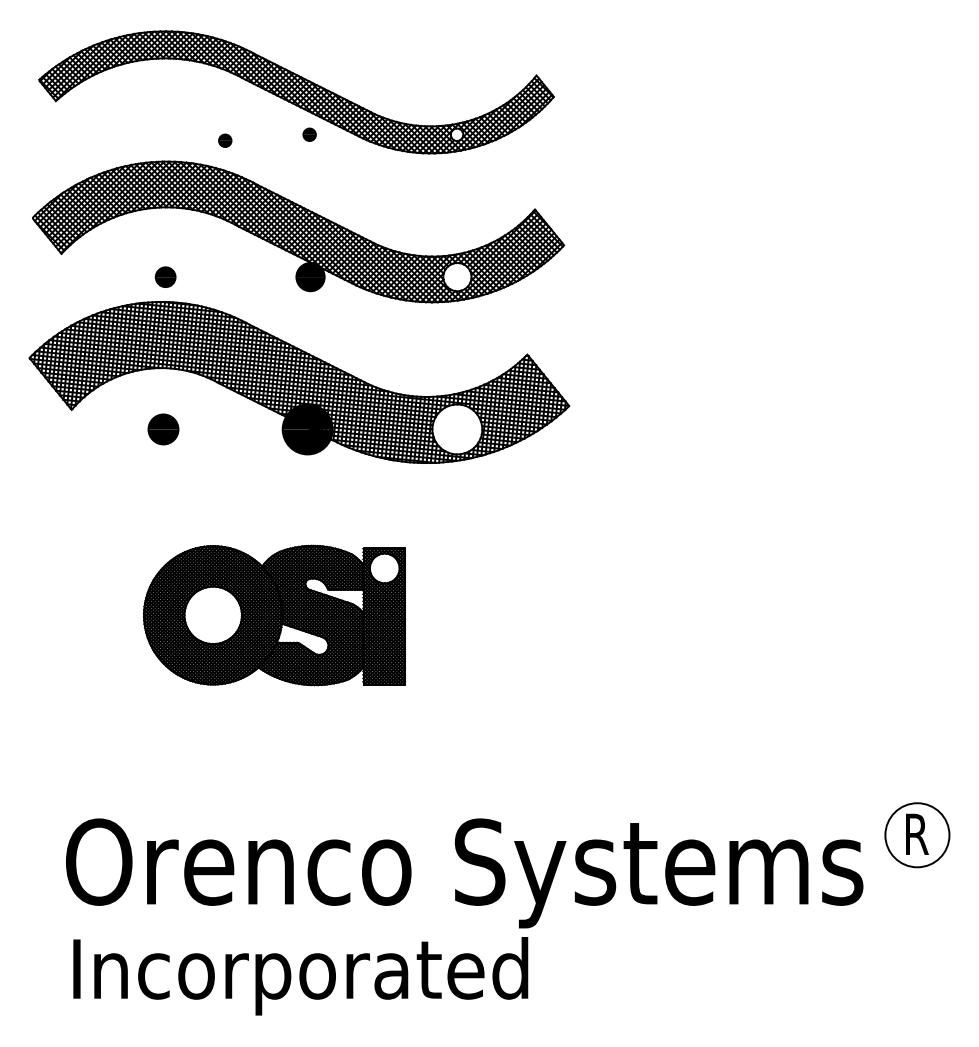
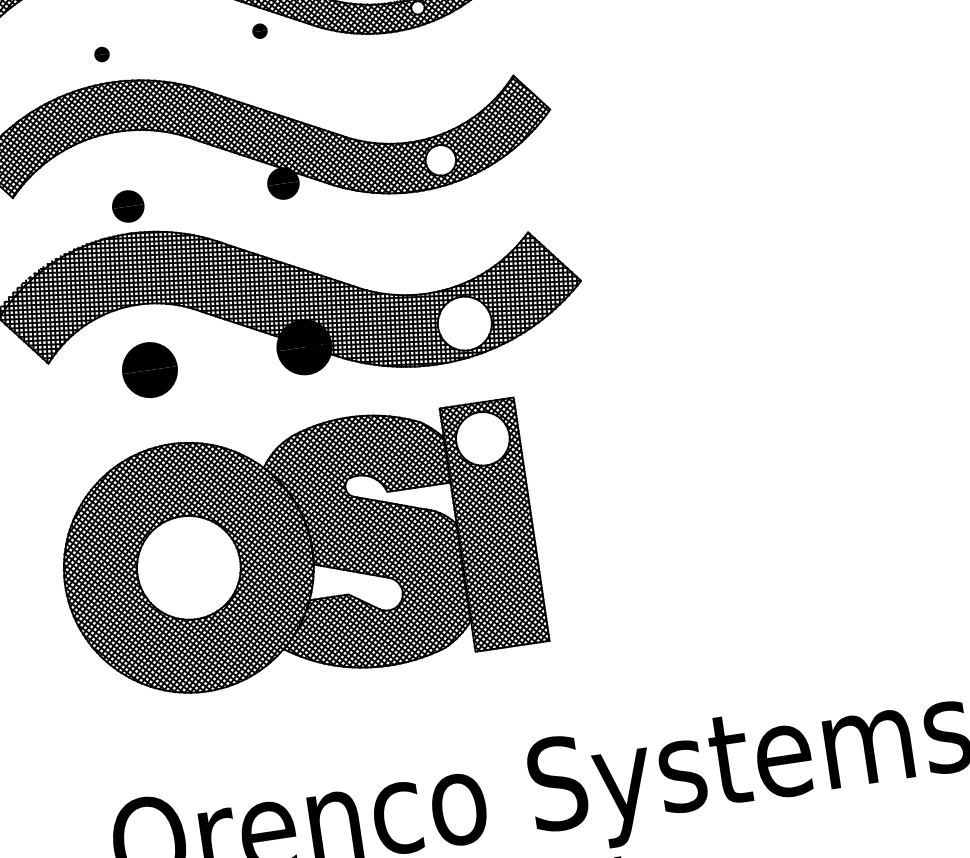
part: (225, 140) -> (102, 54), moved
part: (165, 277) -> (128, 206), size x1.43
part: (163, 429) -> (149, 370), size x1.67
part: (274, 615) -> (298, 551), size x1.67

